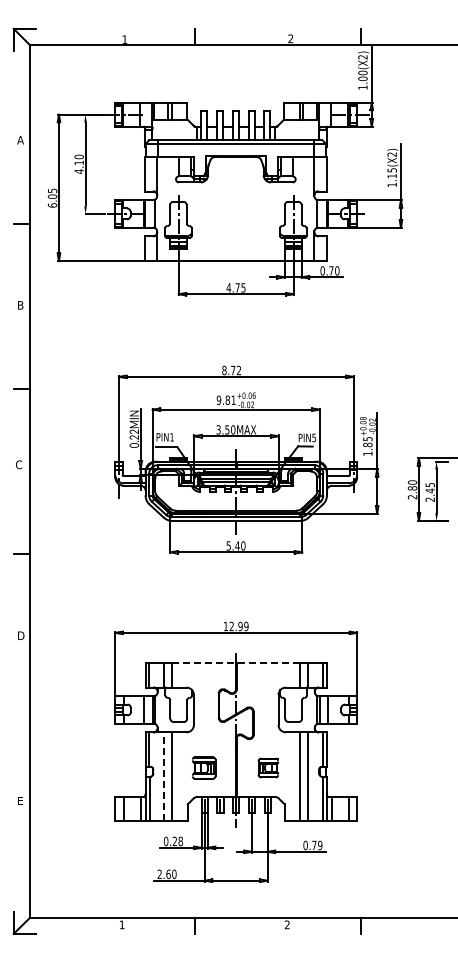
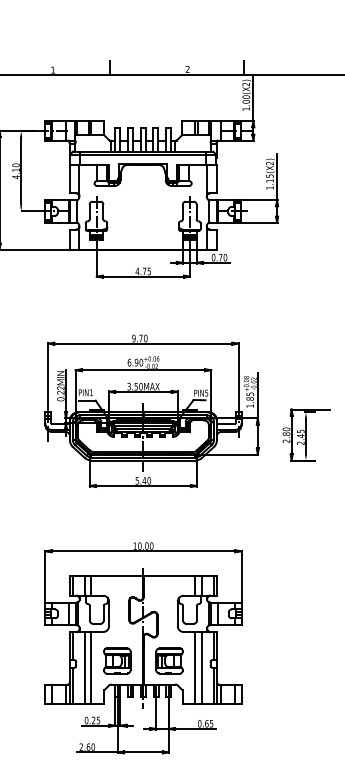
text: (231, 370) -> (139, 338), 8.72 -> 9.70
text: (225, 400) -> (134, 362), 9.81 -> 6.90
text: (238, 626) -> (145, 546), 12.99 -> 10.00
line: (236, 662) -> (143, 575), dashed -> solid
part: (204, 767) -> (117, 660), size x1.43
part: (268, 767) -> (169, 660), size x1.67
line: (163, 776) -> (84, 667), dashed -> solid
text: (180, 841) -> (98, 720), 0.28 -> 0.25
text: (317, 845) -> (209, 723), 0.79 -> 0.65

